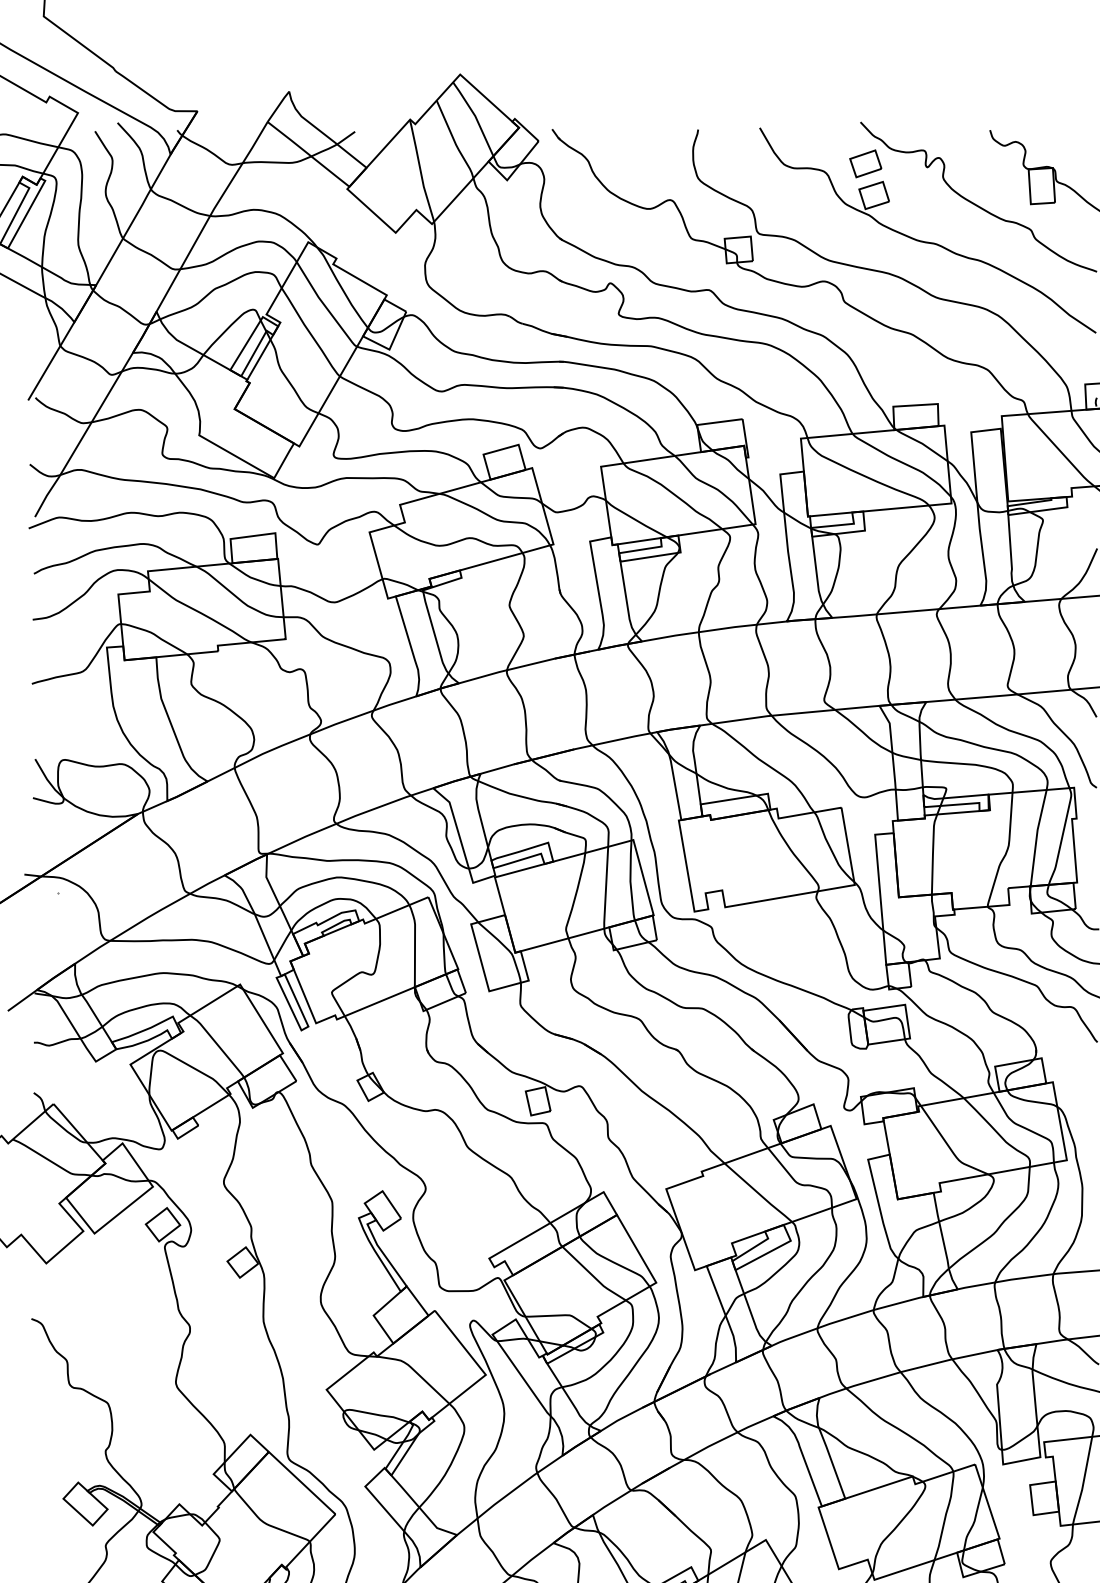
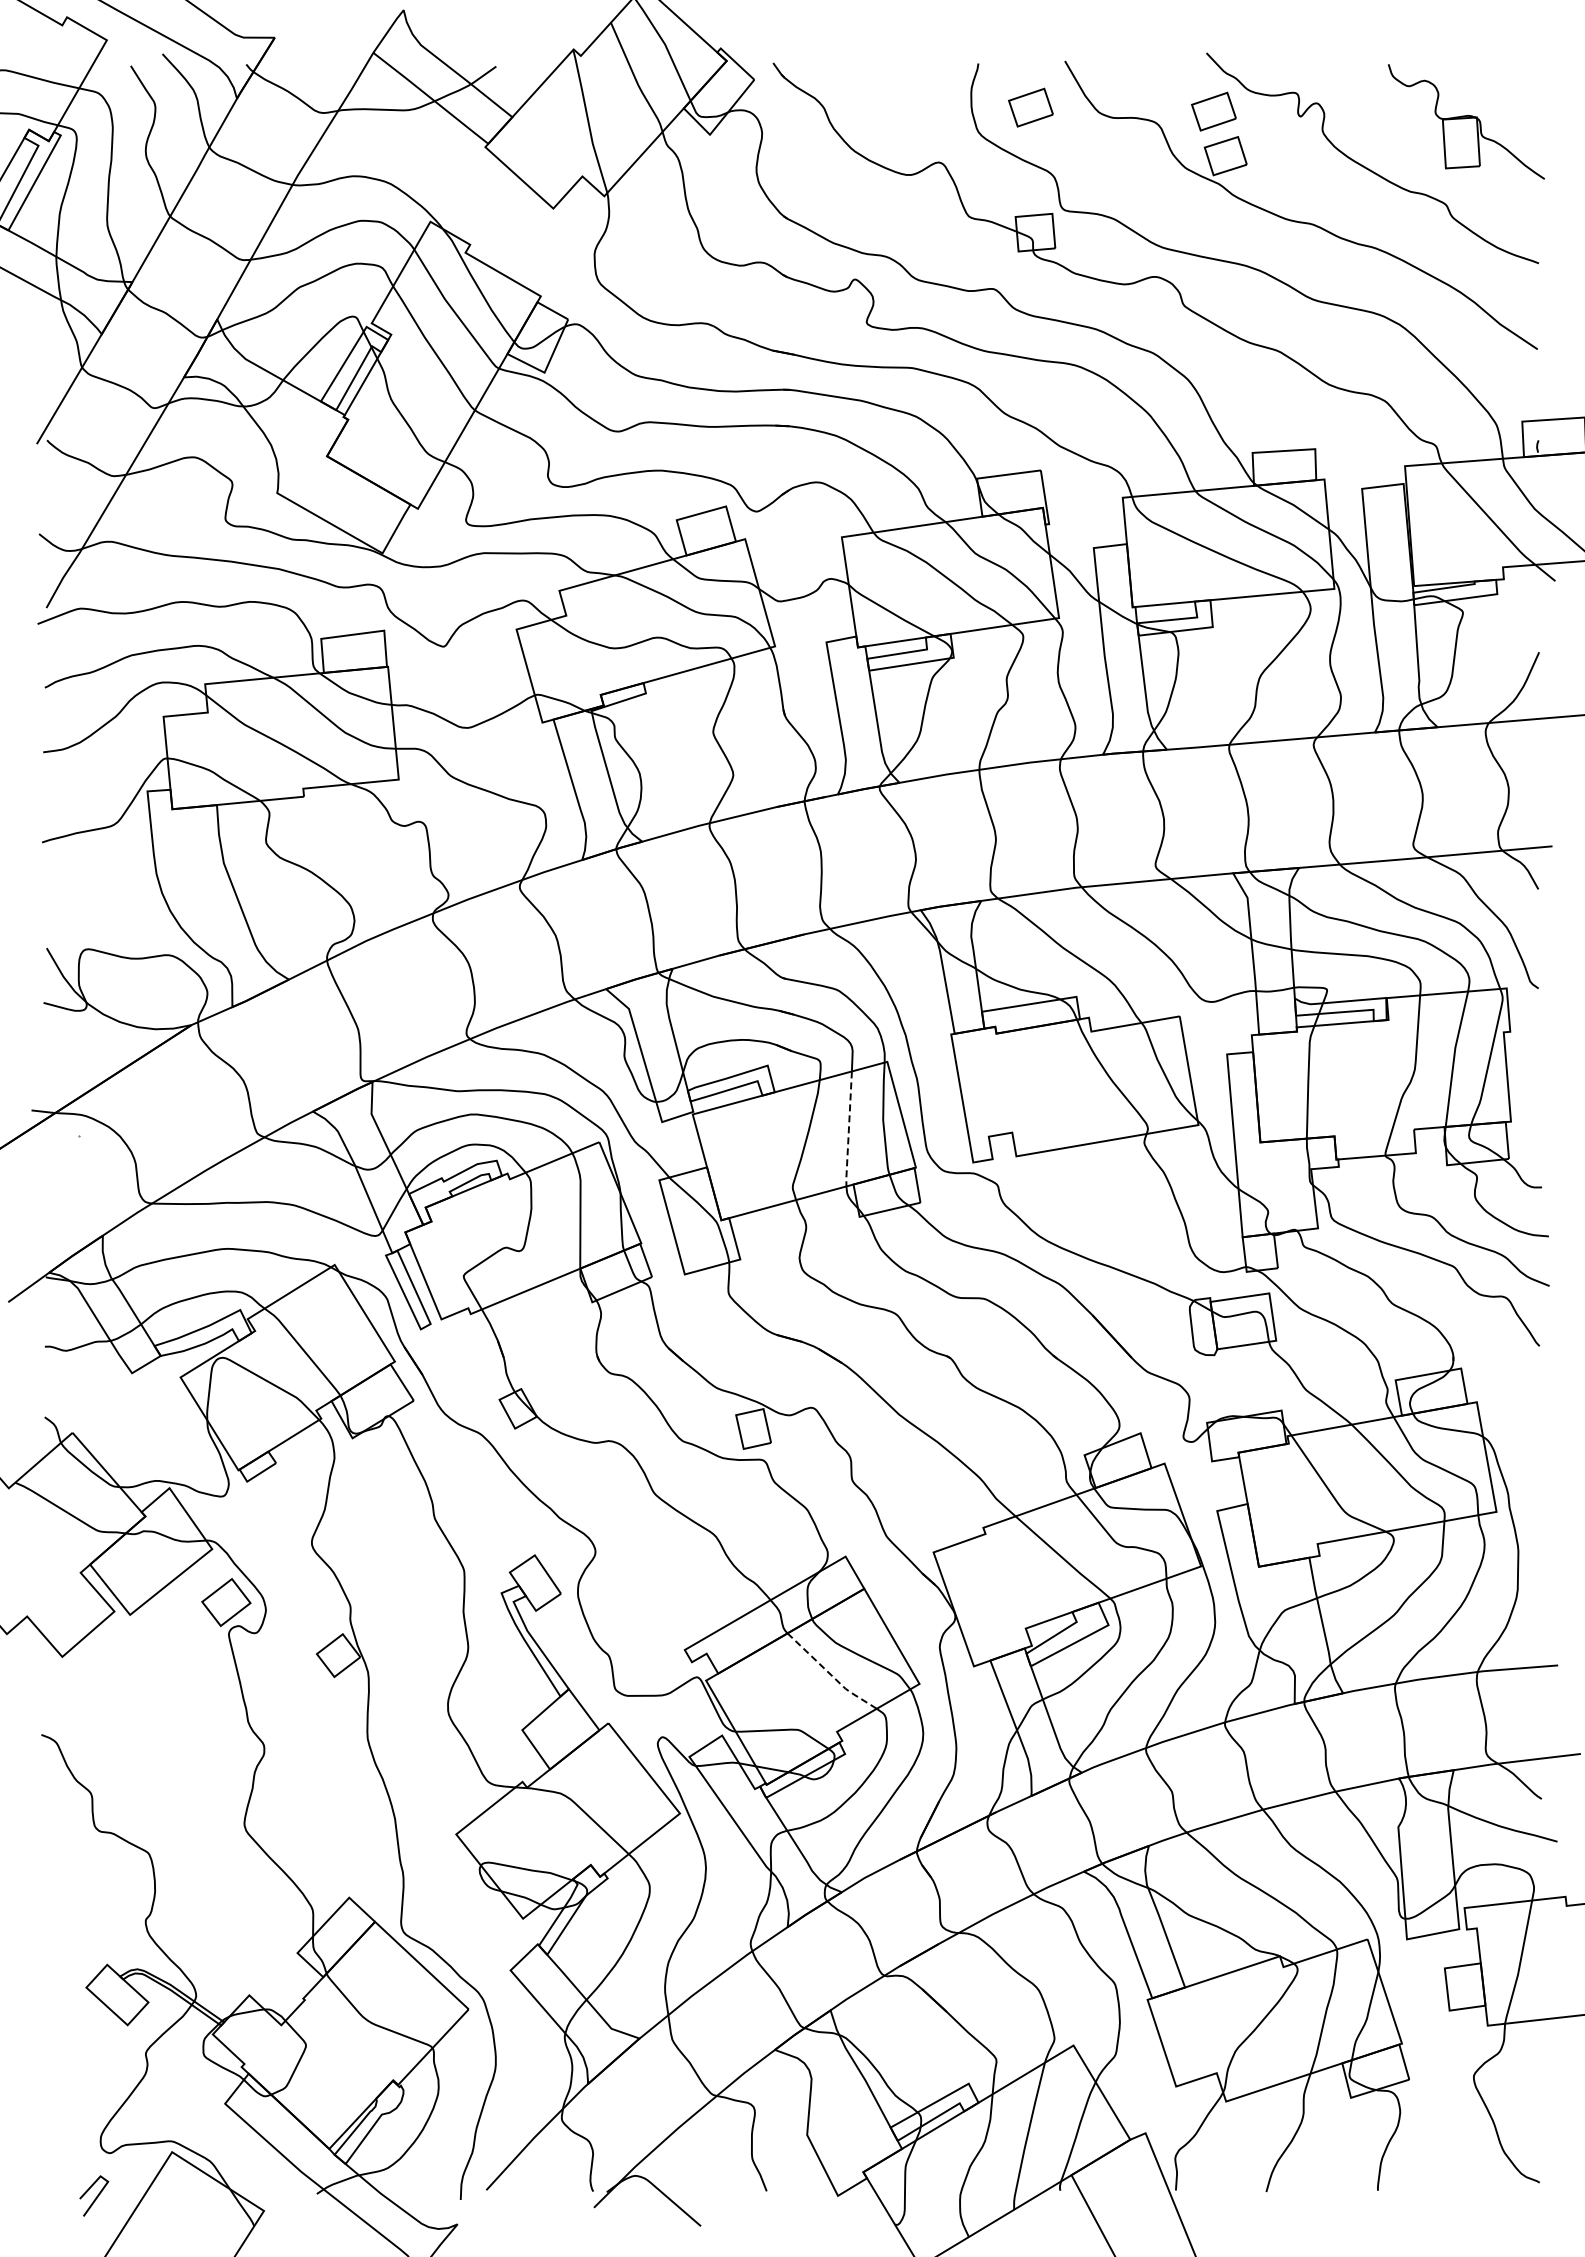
part: (735, 160) -> (1030, 107), added
line: (605, 888) -> (848, 1130), solid -> dashed
line: (593, 1276) -> (831, 1675), solid -> dashed

